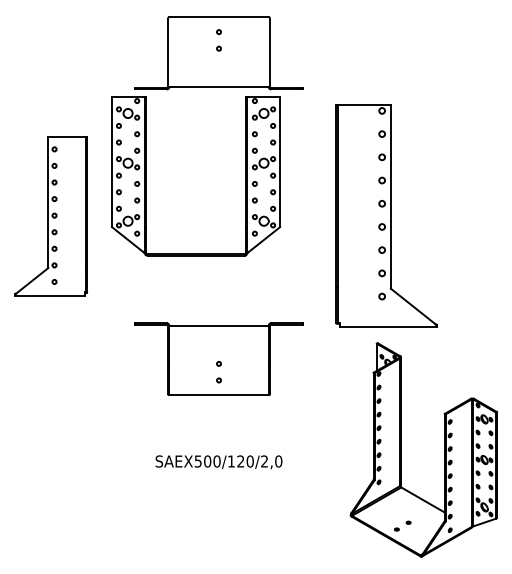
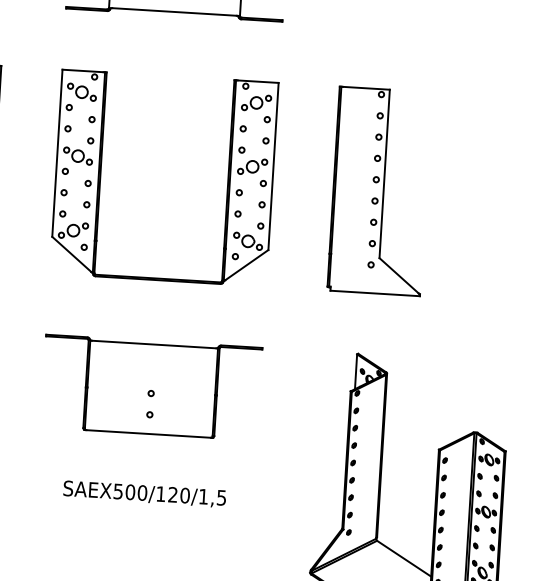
part: (146, 176) -> (100, 174), moved
part: (386, 216) -> (379, 191), size x0.71
part: (218, 358) -> (150, 386), moved
text: (271, 461) -> (212, 497), SAEX500/120/2,0 -> SAEX500/120/1,5

